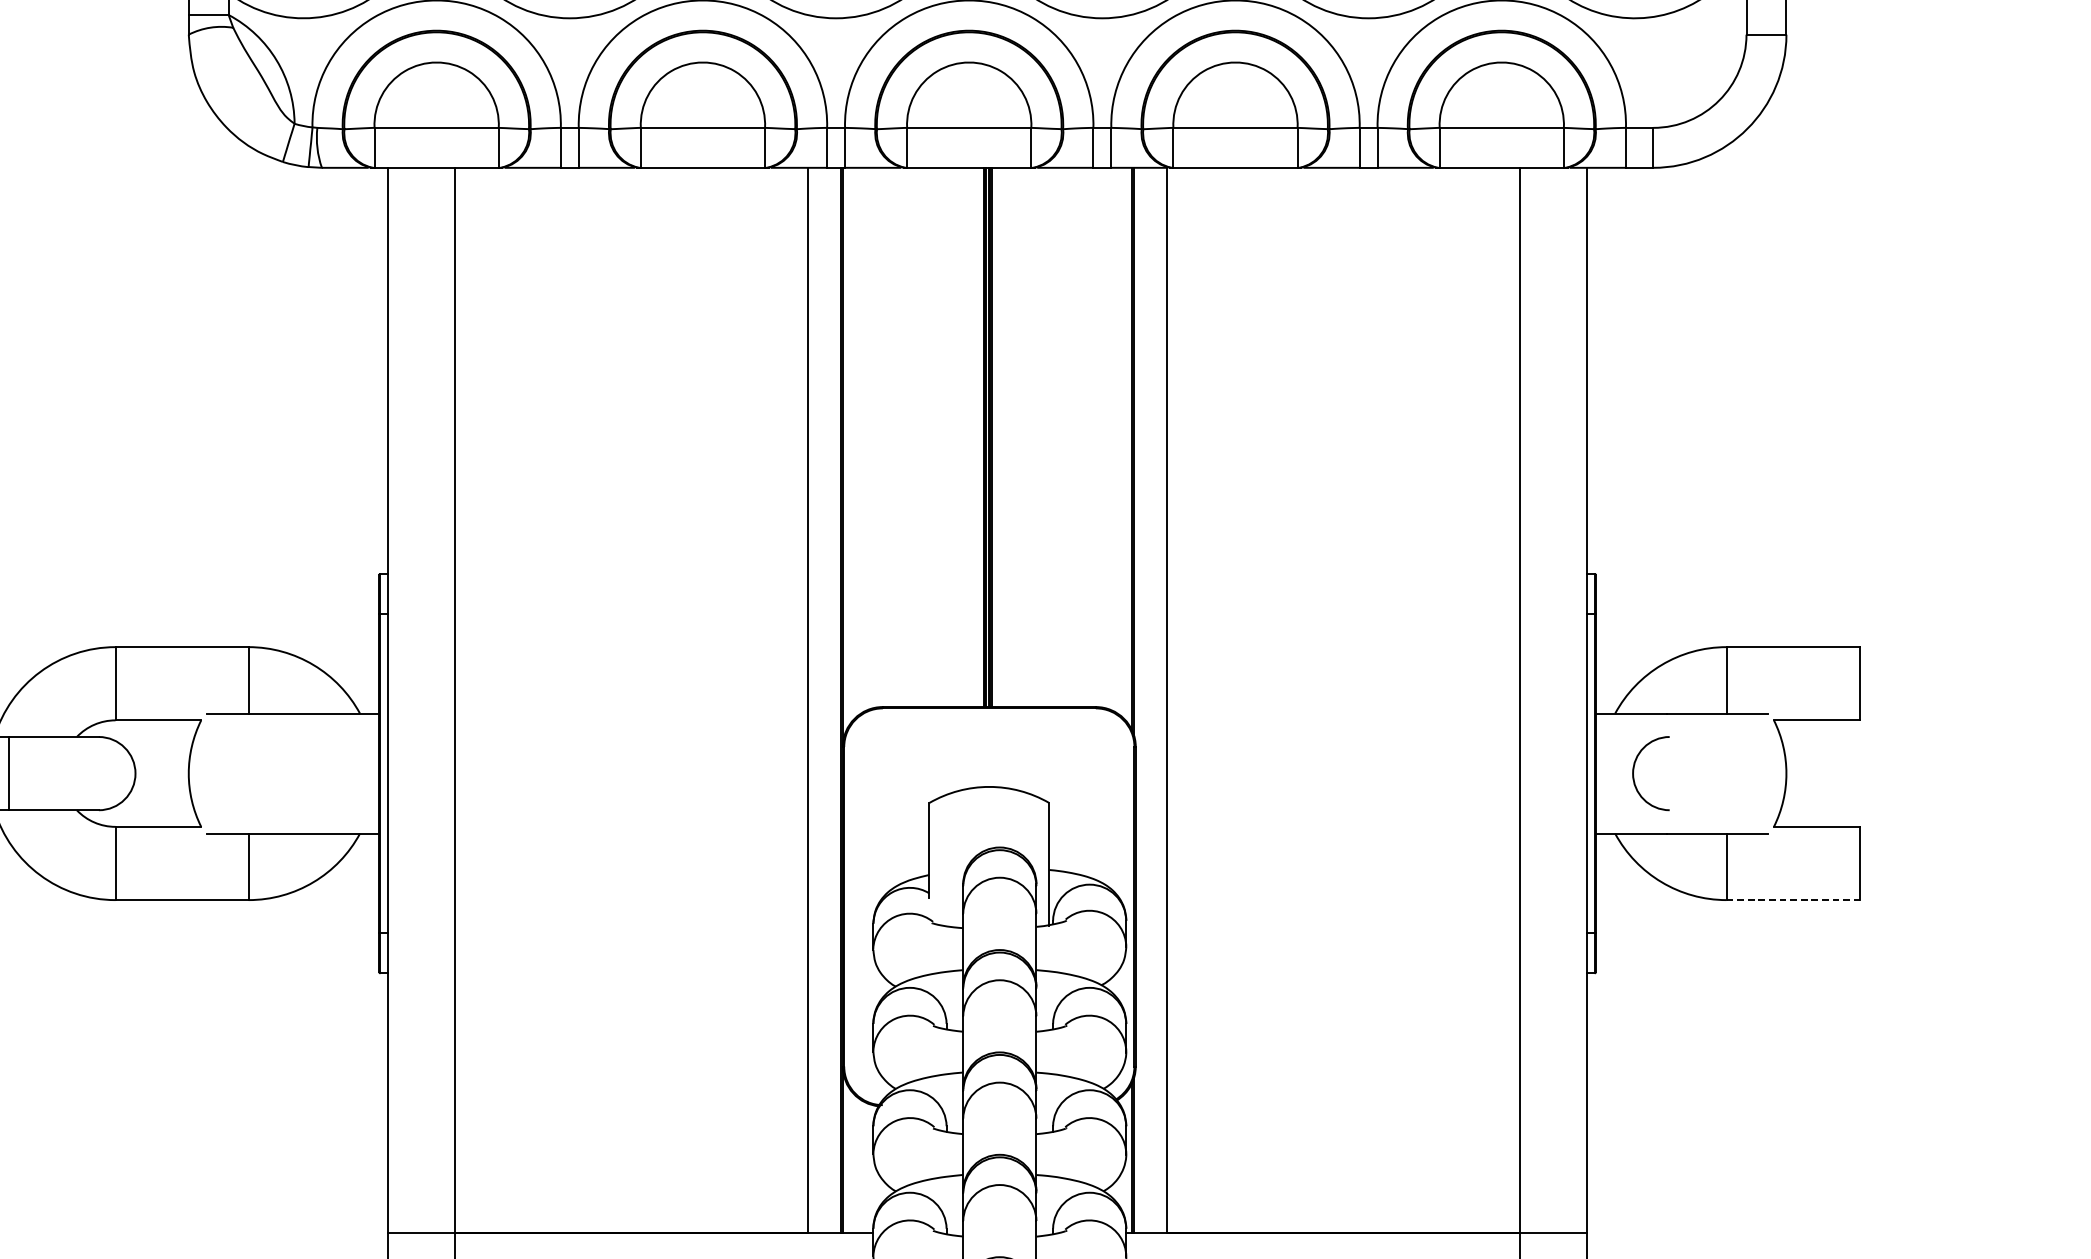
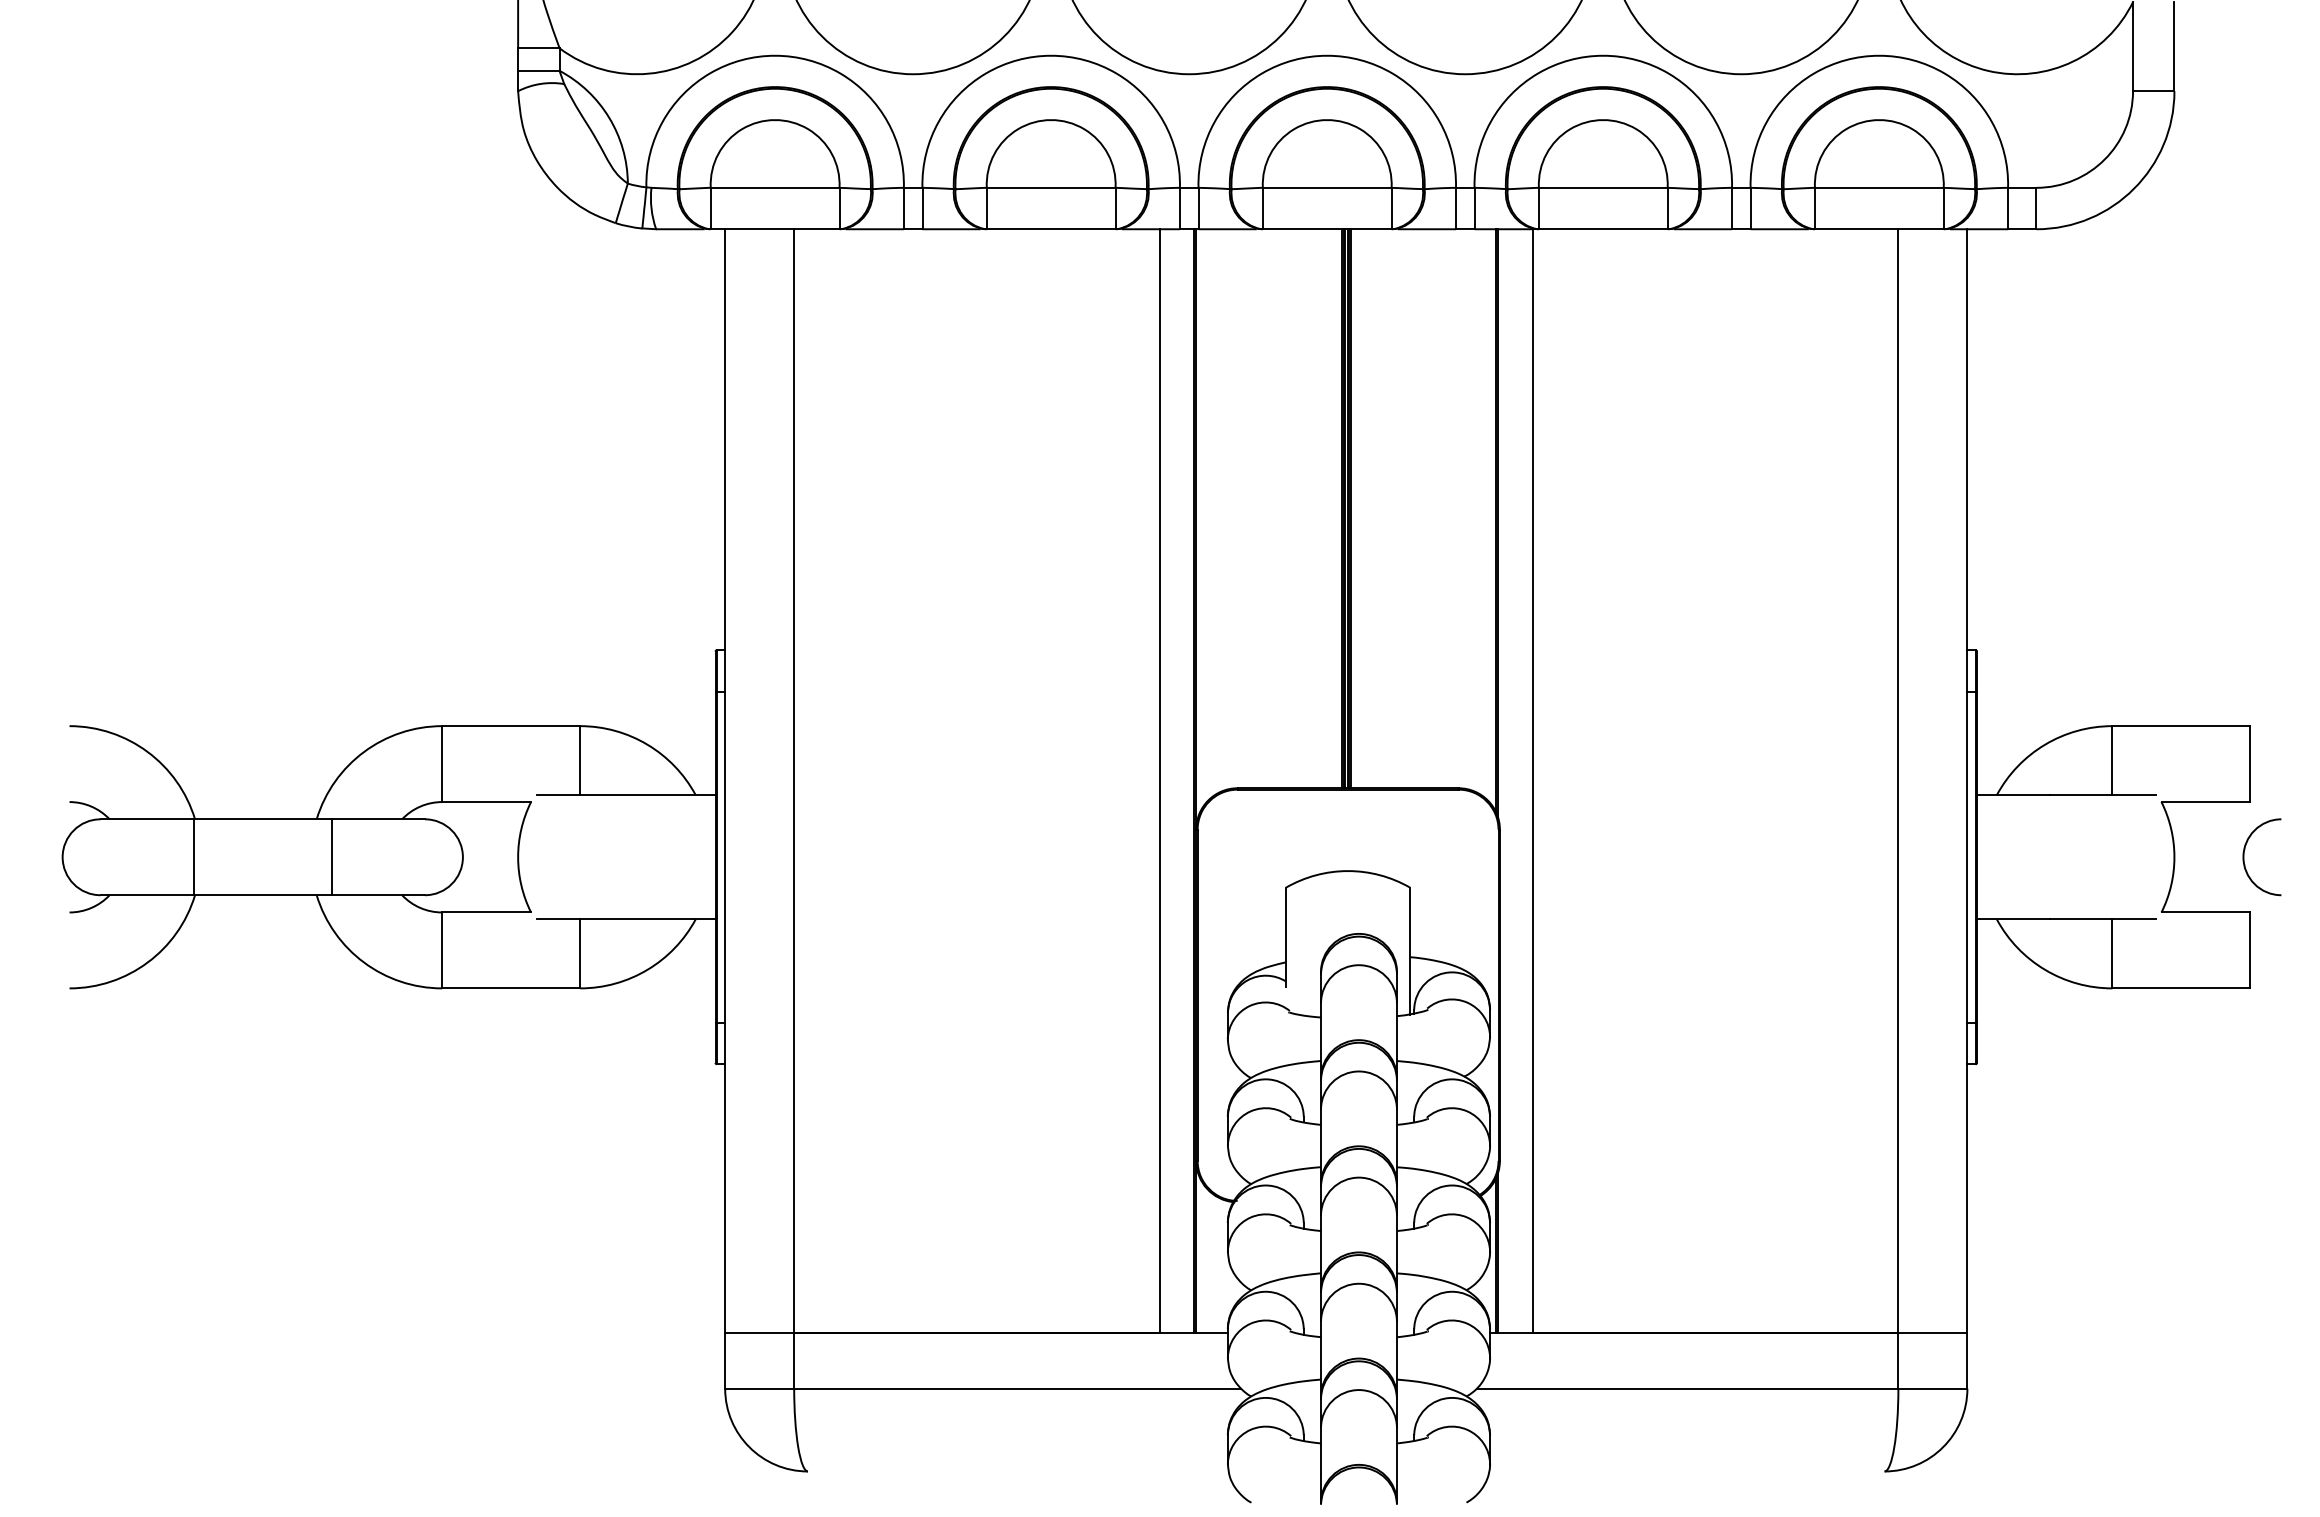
arc: (1634, 773) -> (2244, 857), moved
line: (1793, 900) -> (2181, 988), dashed -> solid

